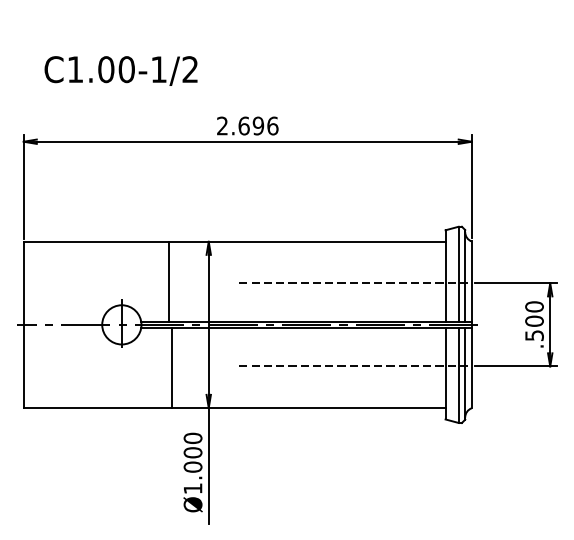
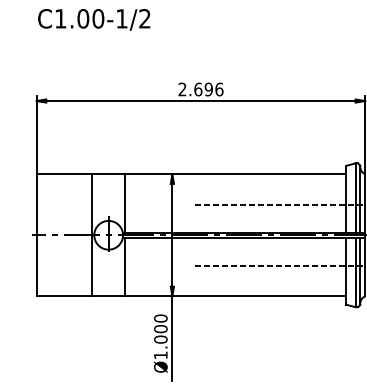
text: (120, 70) -> (93, 19), moved
line: (168, 281) -> (125, 203), moved
line: (98, 324) -> (91, 235), added
line: (171, 367) -> (125, 266), moved

